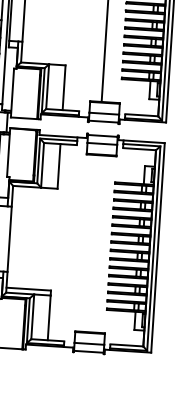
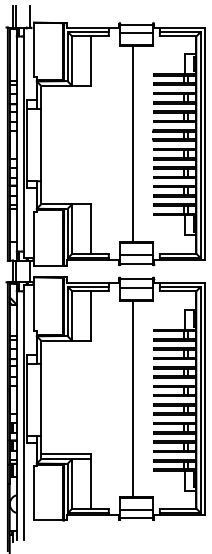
line: (92, 243) -> (132, 398), added

